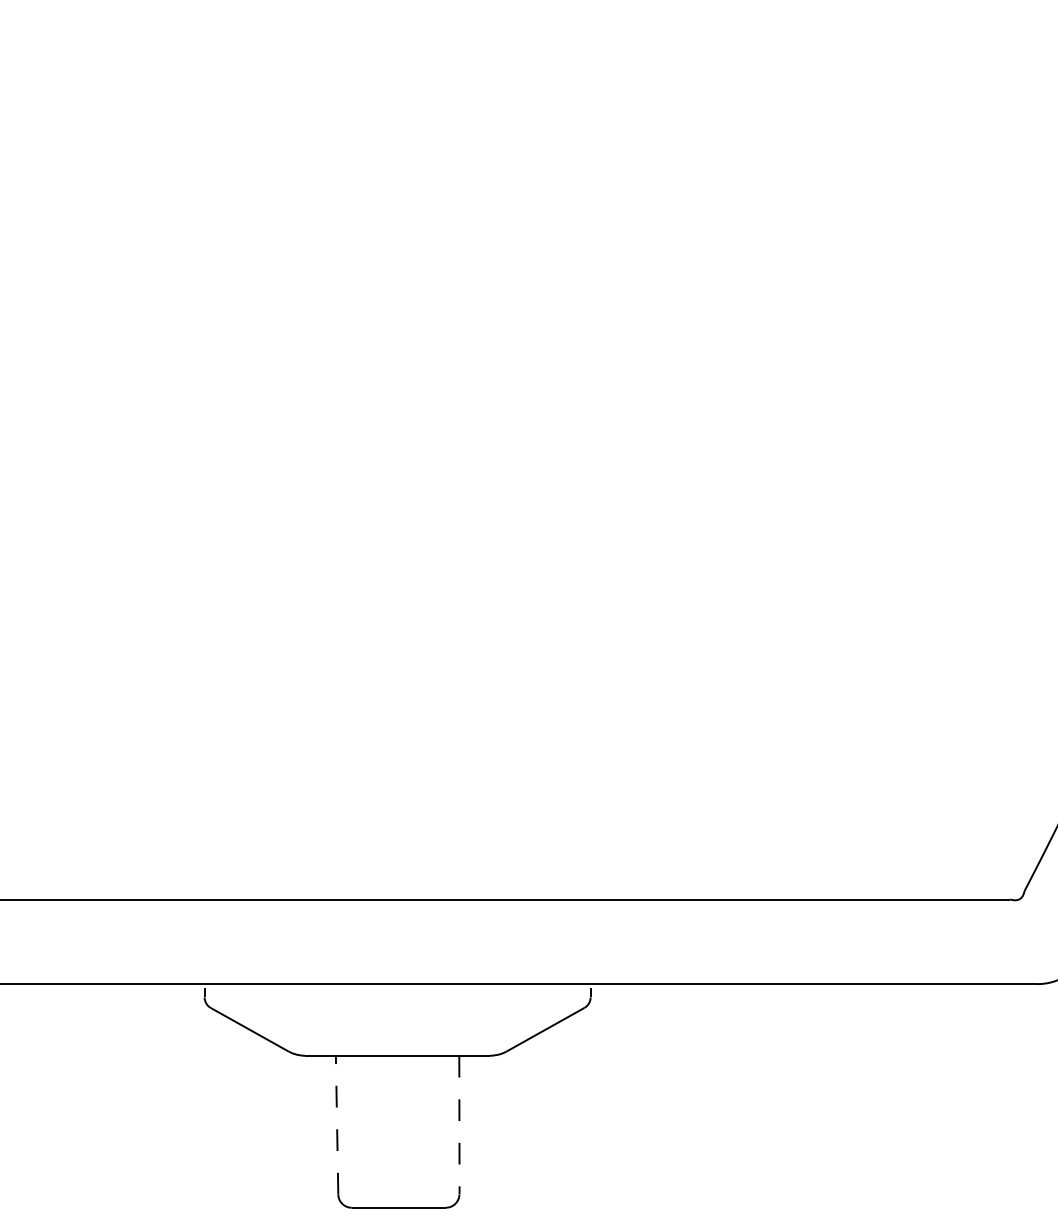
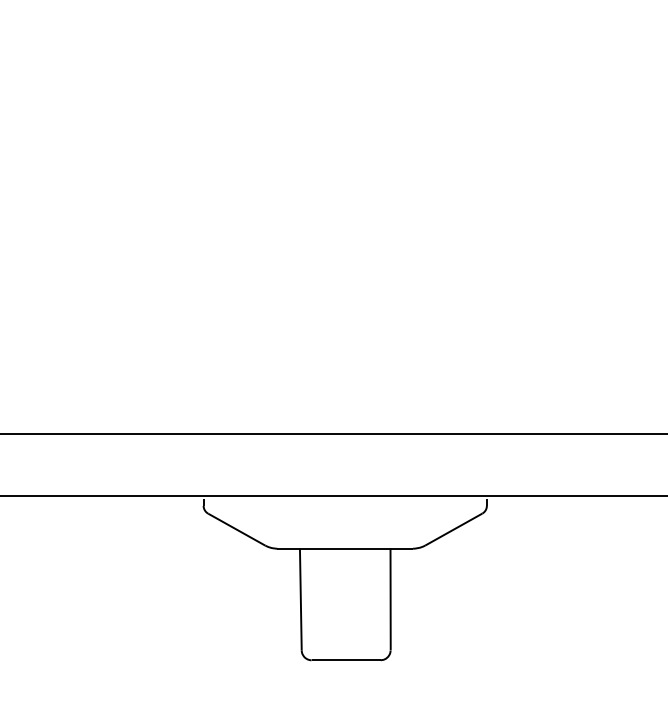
line: (337, 1124) -> (301, 599), dashed -> solid
line: (459, 1125) -> (390, 599), dashed -> solid

